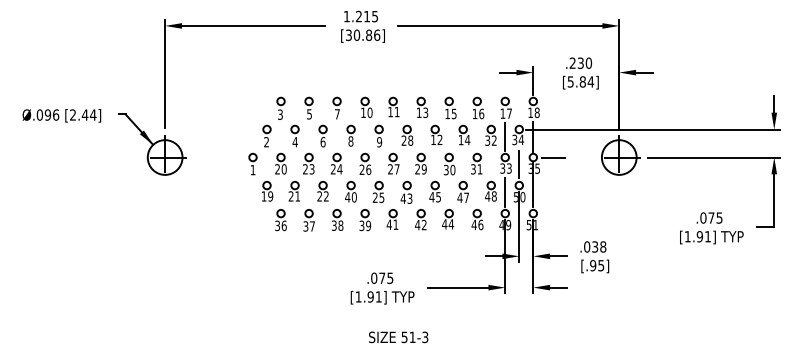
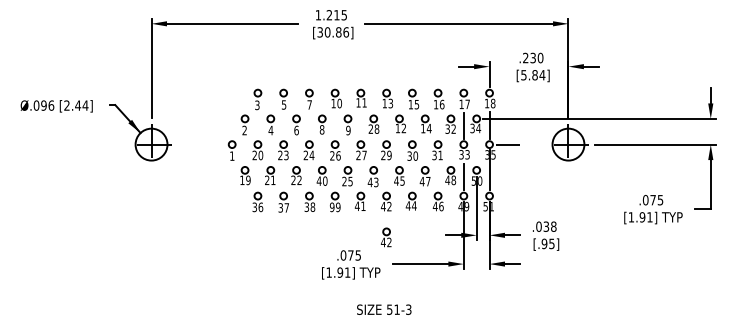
line: (519, 164) -> (476, 151), removed
text: (361, 225) -> (331, 207), 39 -> 99
part: (420, 258) -> (385, 237), added
text: (398, 337) -> (384, 309), moved

